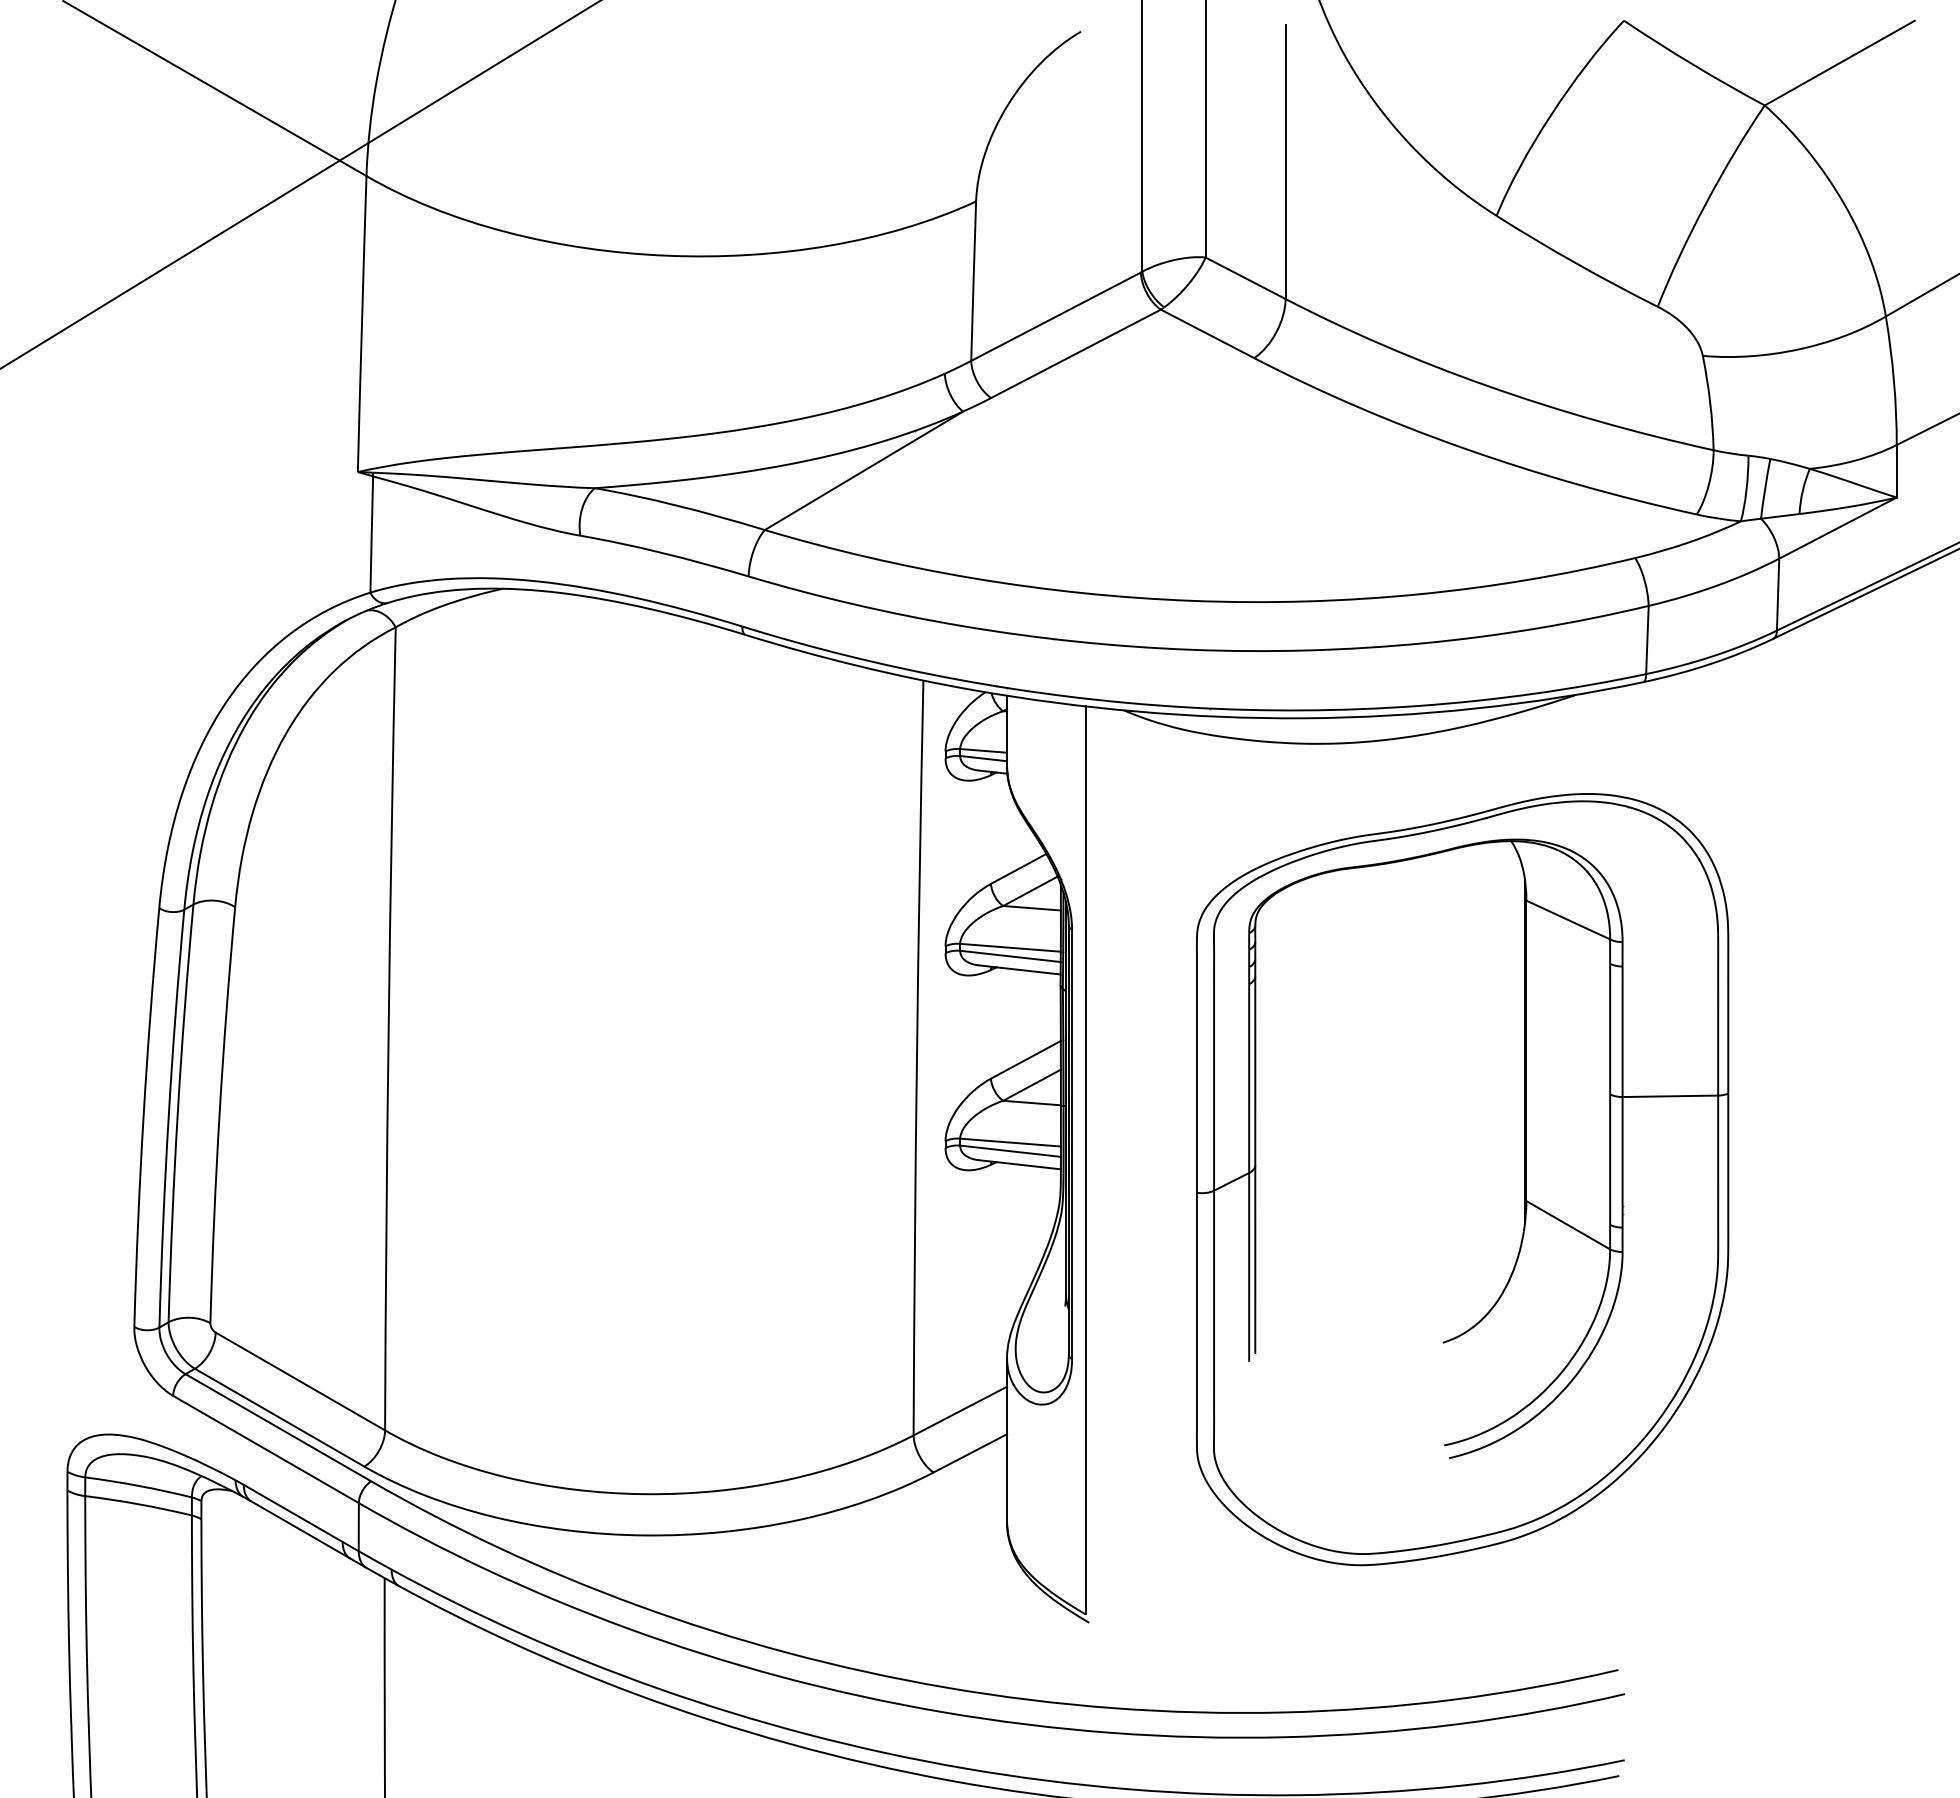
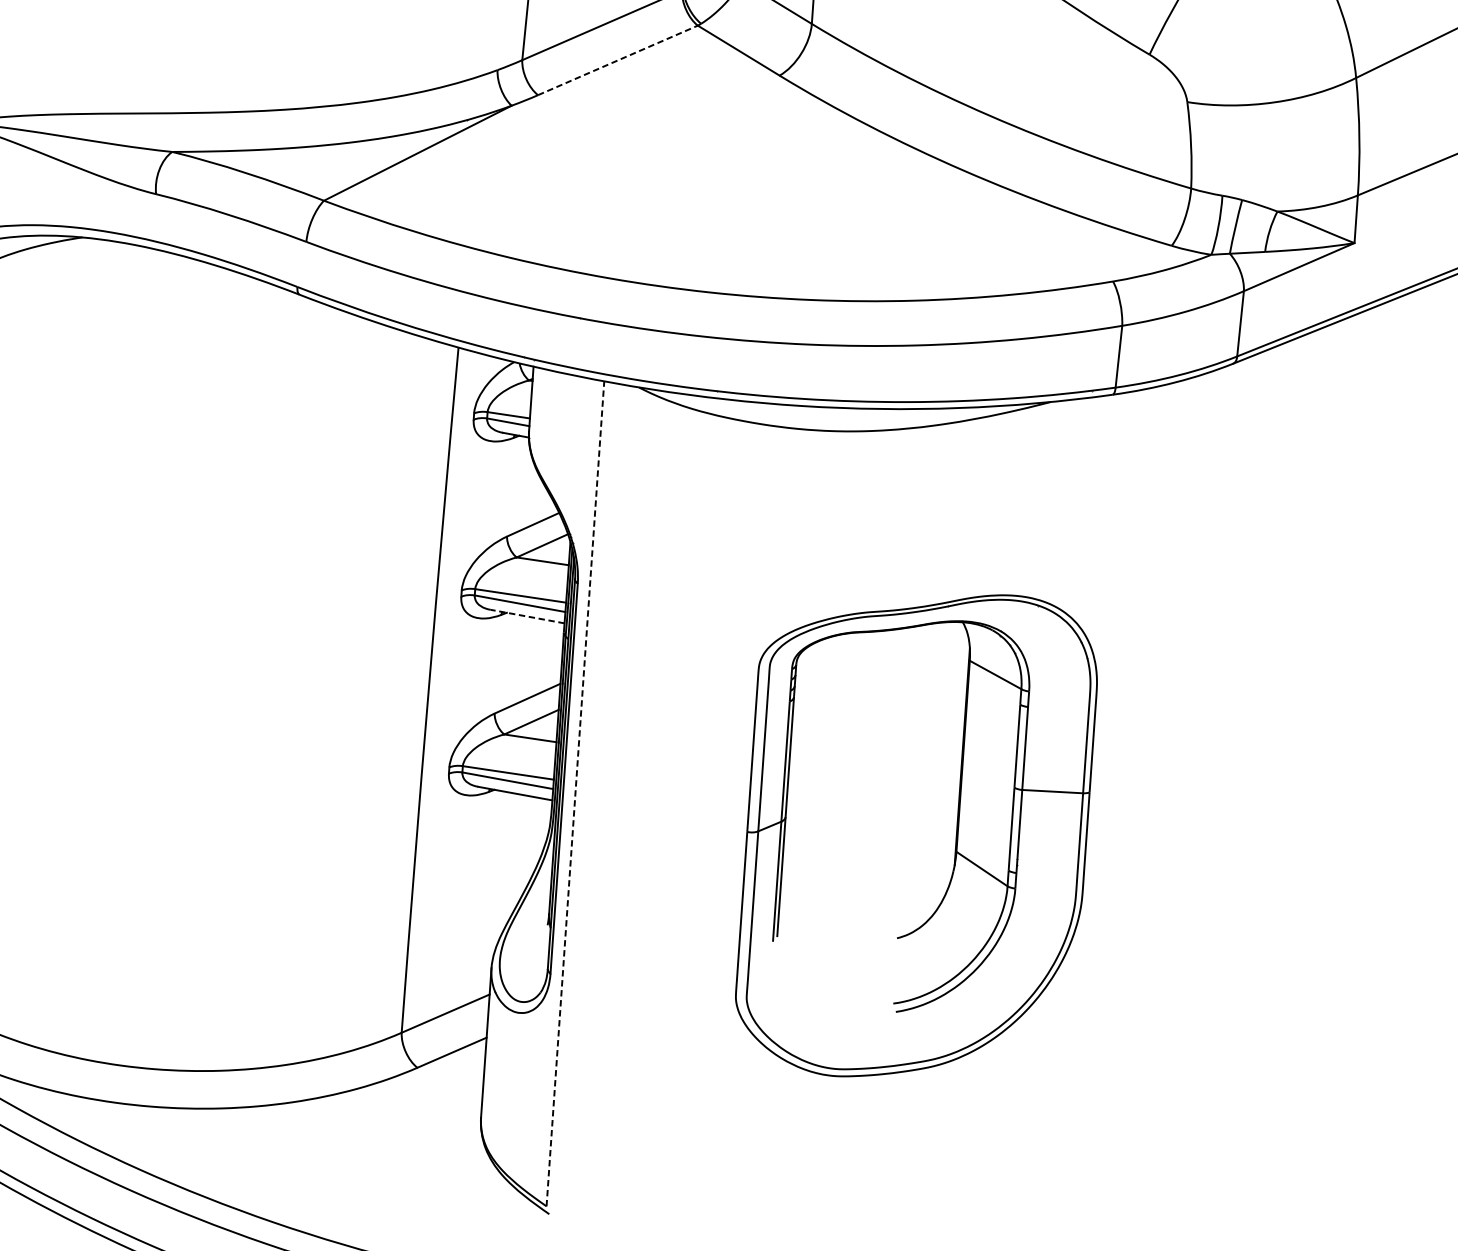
line: (1076, 353) -> (618, 60), solid -> dashed
line: (1019, 969) -> (527, 616), solid -> dashed
line: (1085, 1160) -> (575, 793), solid -> dashed
part: (1462, 1179) -> (916, 835), size x0.7

